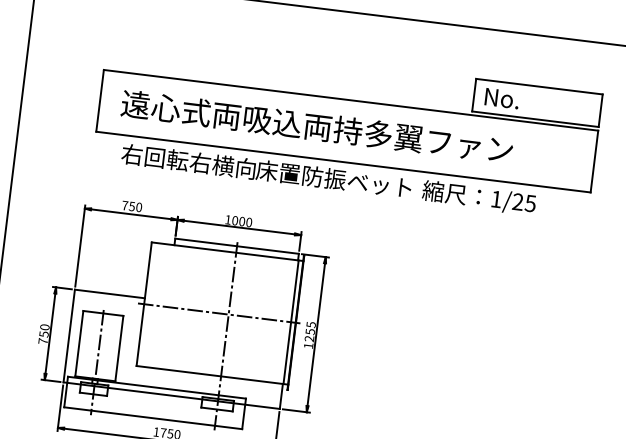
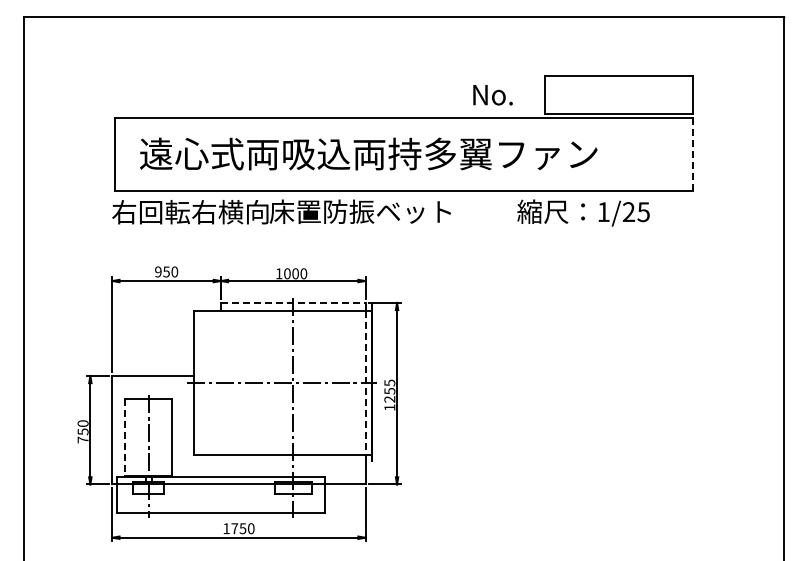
text: (501, 98) -> (492, 95), moved
line: (594, 162) -> (693, 155), solid -> dashed
text: (266, 170) -> (281, 211), moved
text: (479, 197) -> (583, 212), moved
text: (125, 205) -> (158, 271), 750 -> 950
line: (237, 245) -> (293, 302), solid -> dashed
line: (291, 322) -> (366, 383), solid -> dashed
line: (79, 344) -> (125, 438), solid -> dashed

